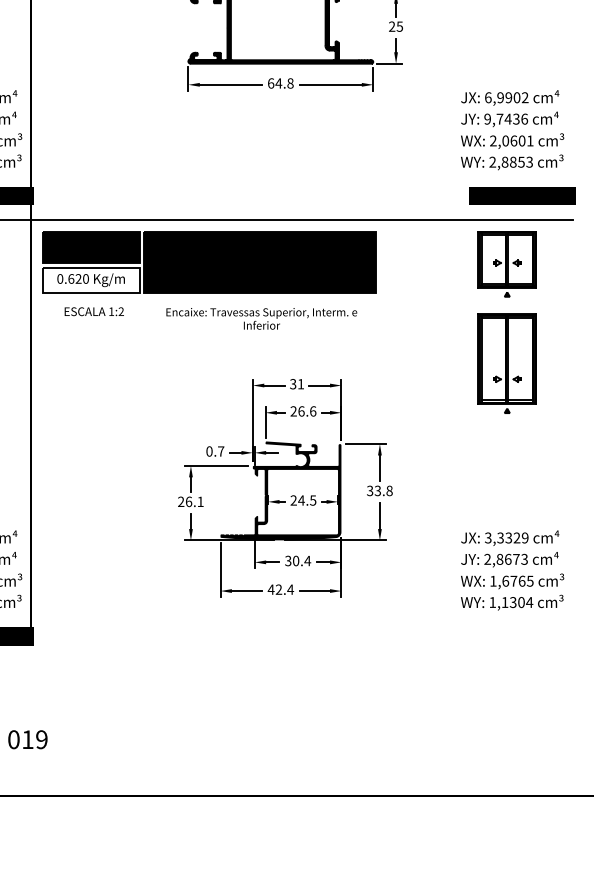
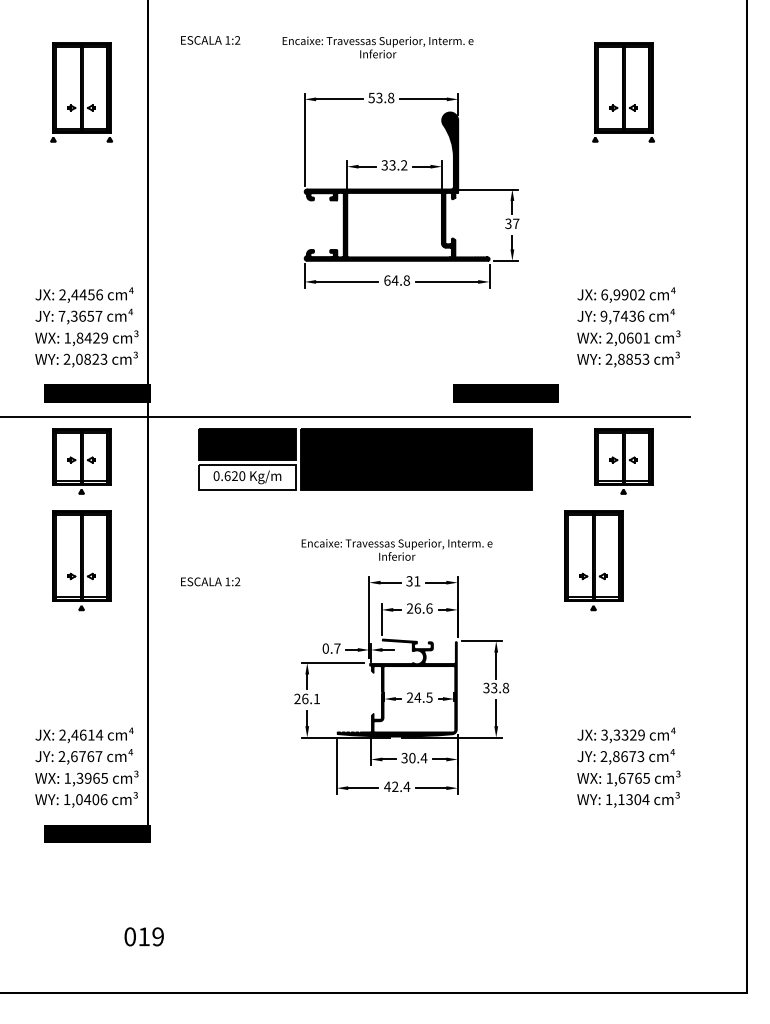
text: (396, 26) -> (512, 223), 25 -> 37
text: (522, 196) -> (505, 393), moved
part: (209, 262) -> (365, 459), moved
text: (94, 311) -> (210, 581), moved
text: (261, 318) -> (396, 549), moved
part: (507, 363) -> (593, 560), moved

